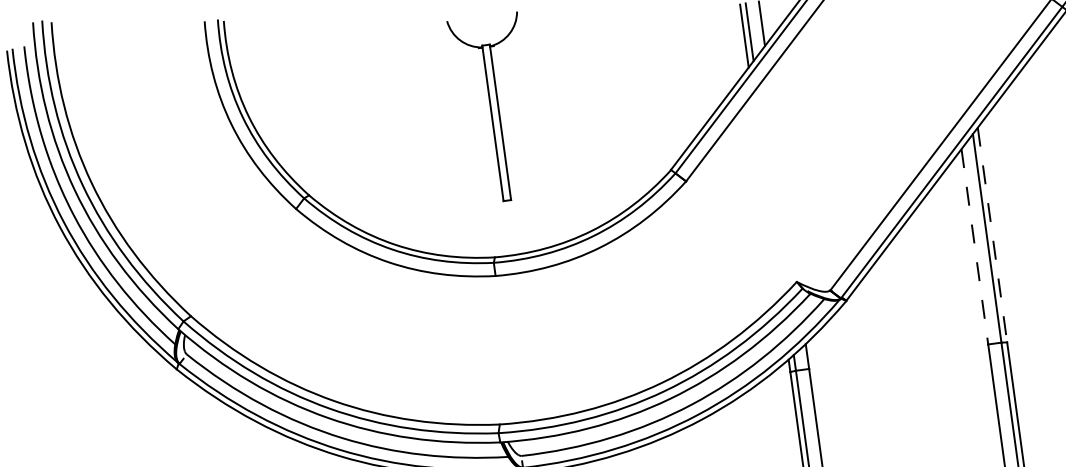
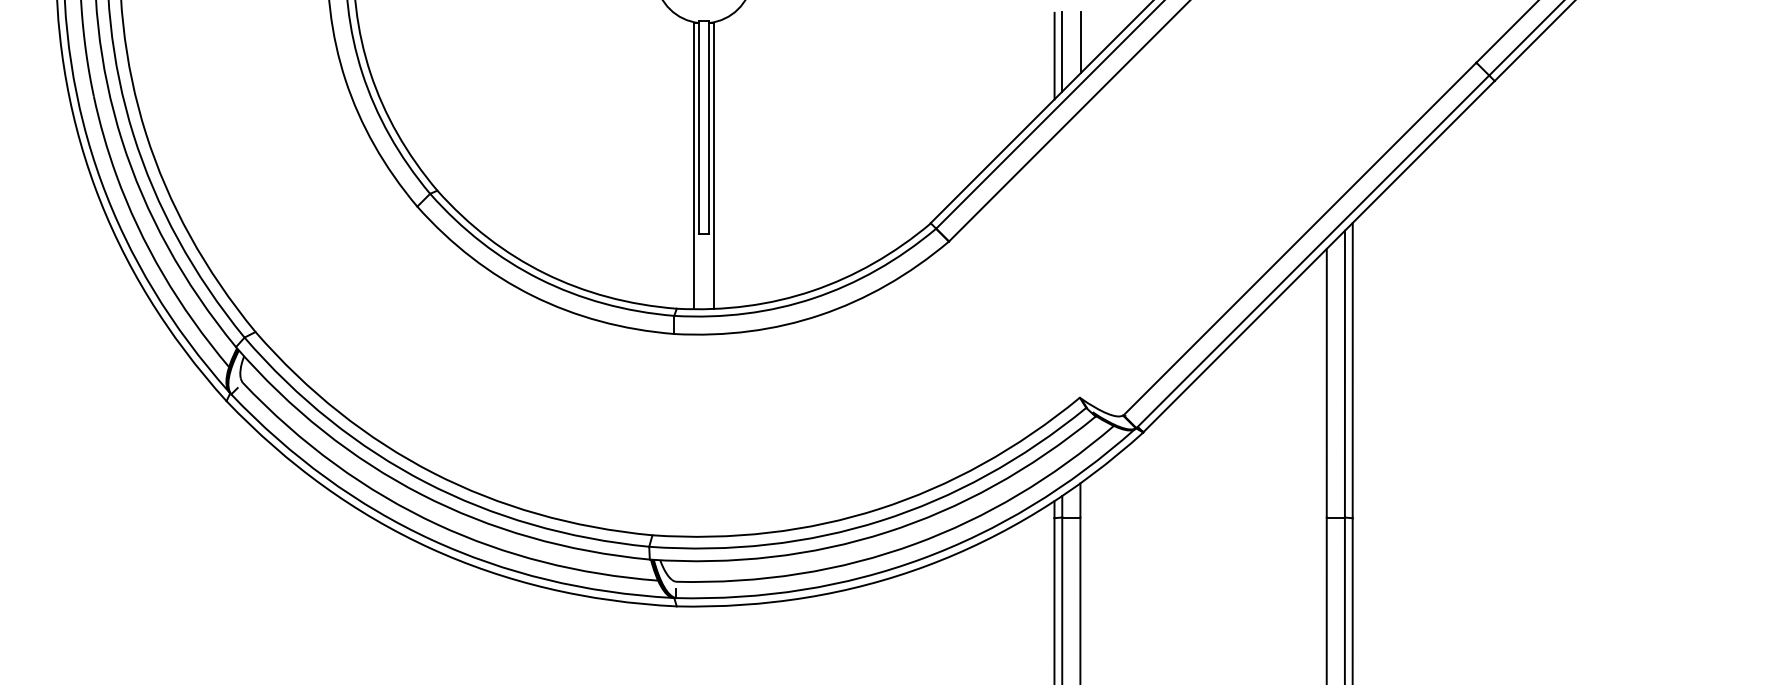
line: (508, 149) -> (714, 165), added
line: (492, 152) -> (693, 166), added
line: (992, 234) -> (1352, 370), dashed -> solid
line: (974, 247) -> (1326, 383), dashed -> solid

